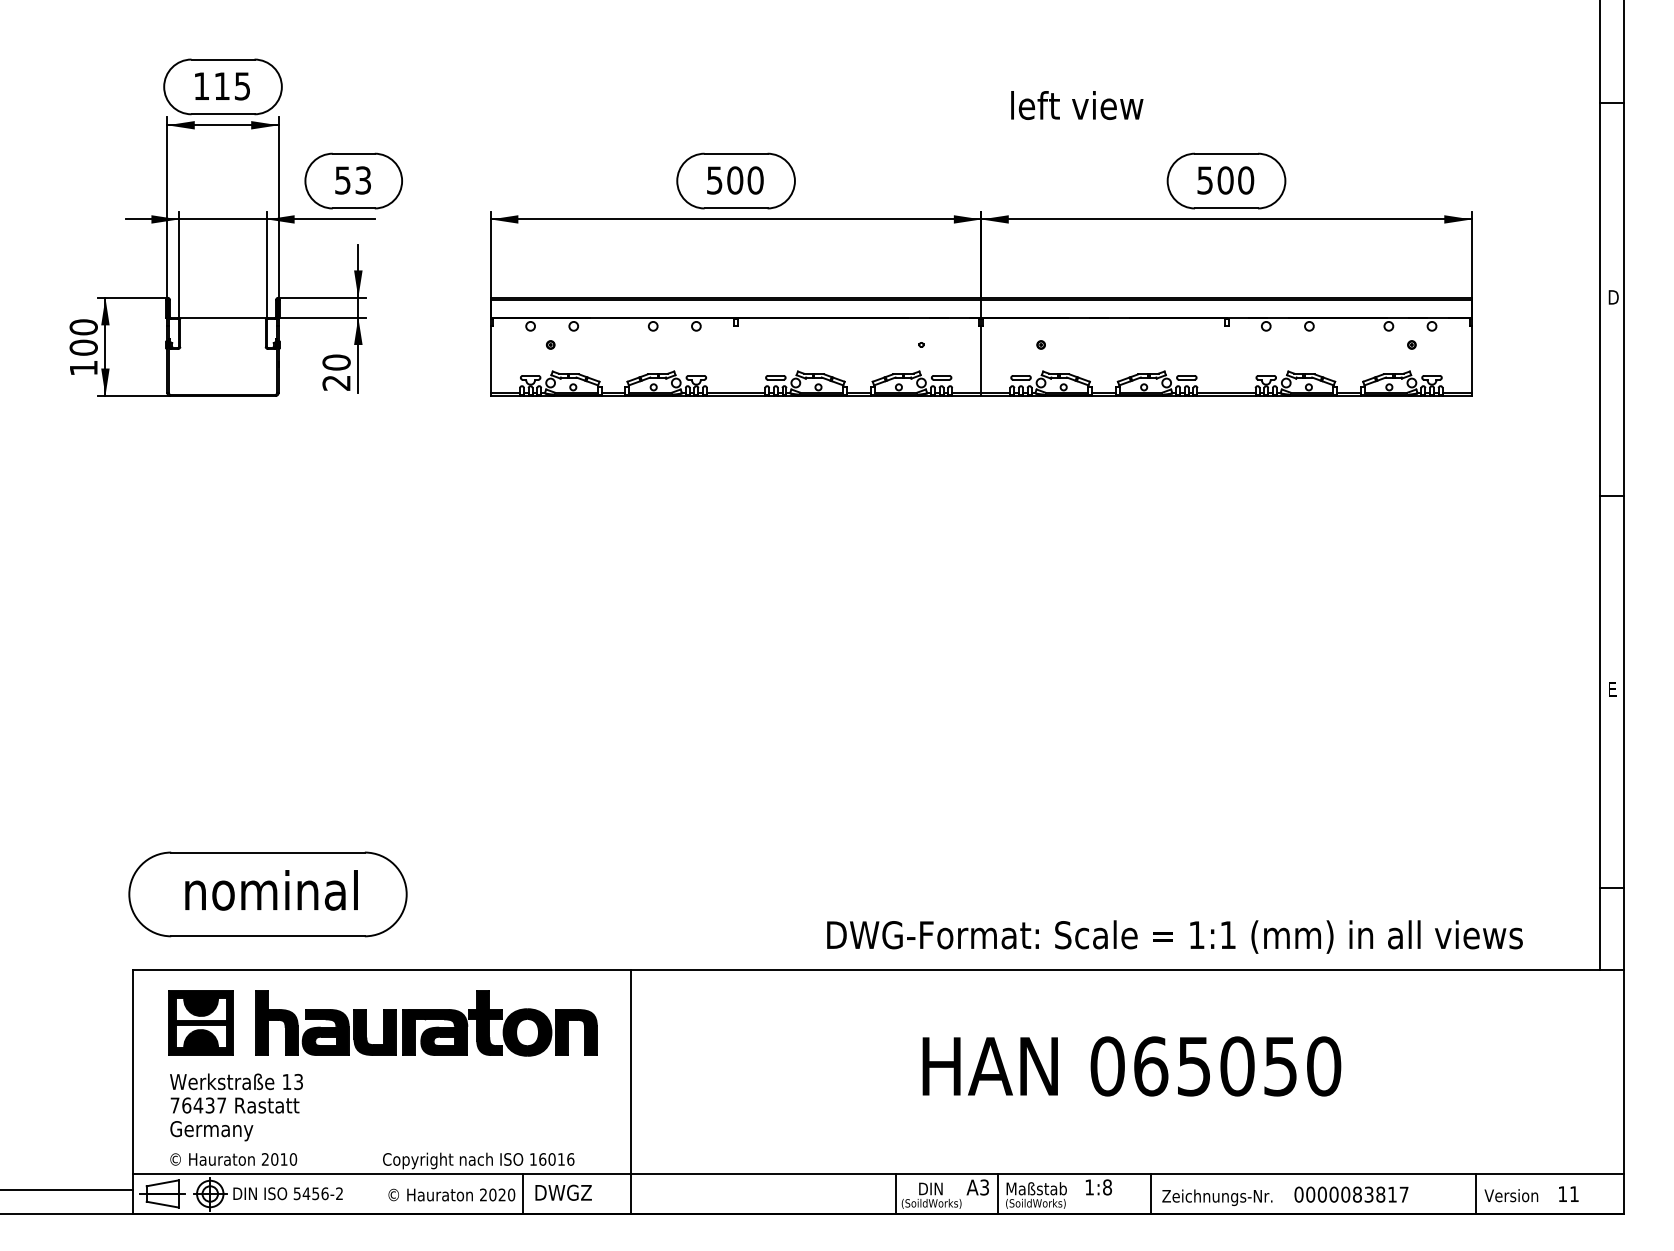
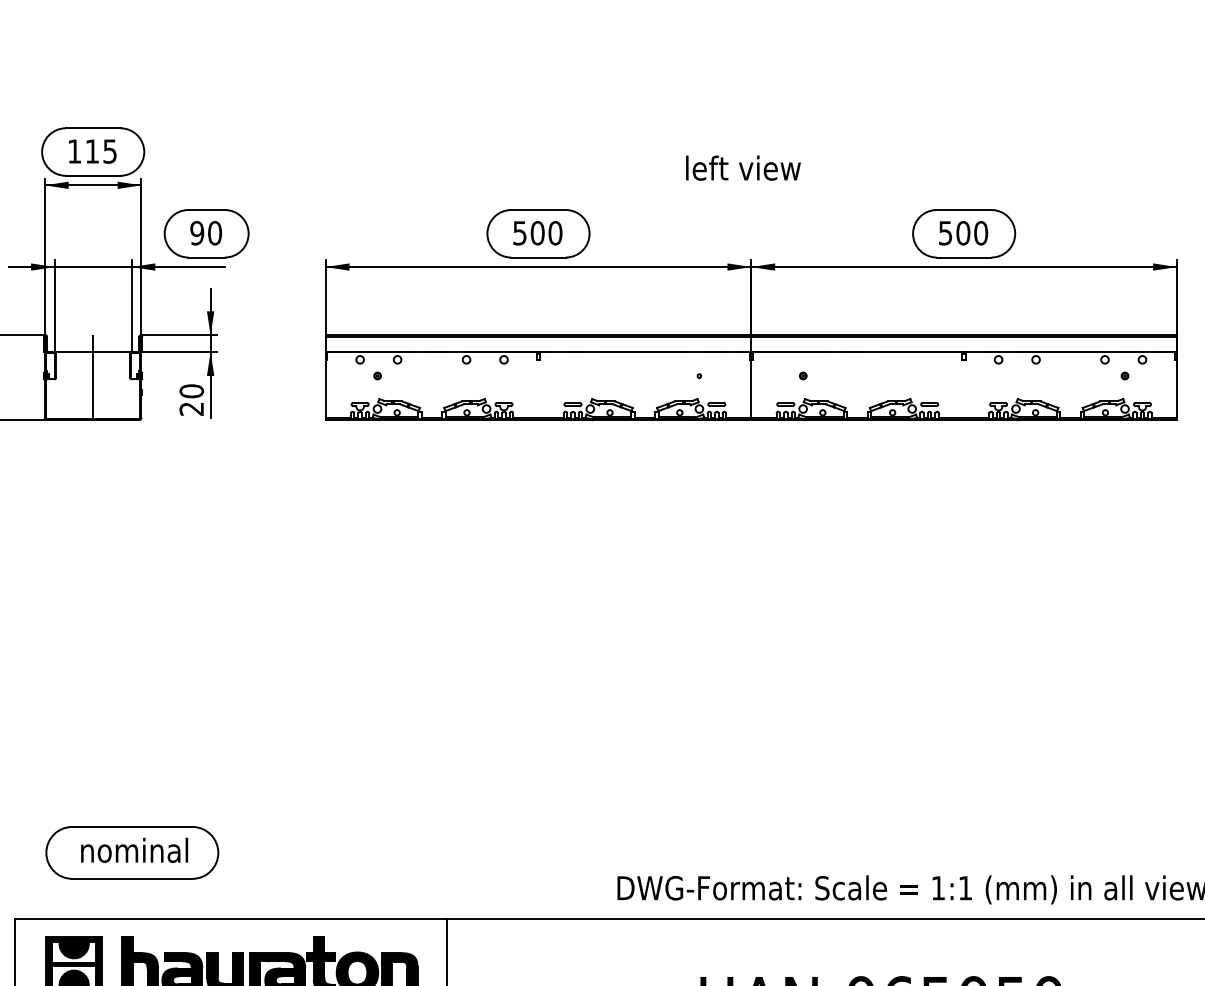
text: (1077, 105) -> (743, 168), moved
text: (352, 180) -> (205, 233), 53 -> 90
line: (223, 346) -> (93, 377), added
part: (268, 894) -> (132, 852), size x0.71

